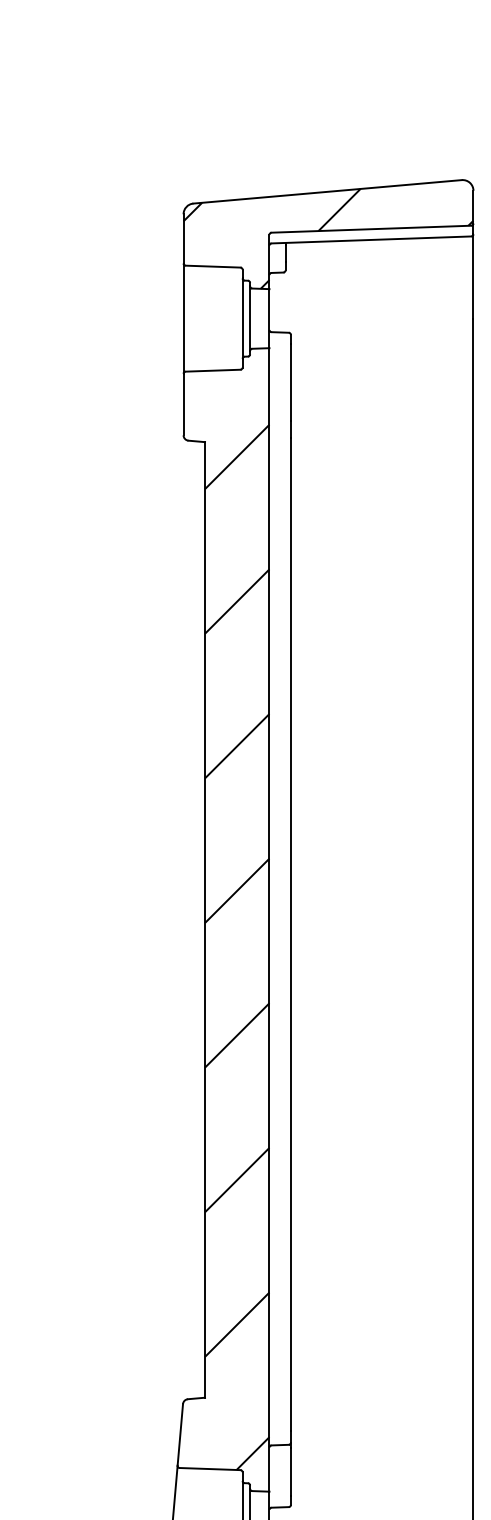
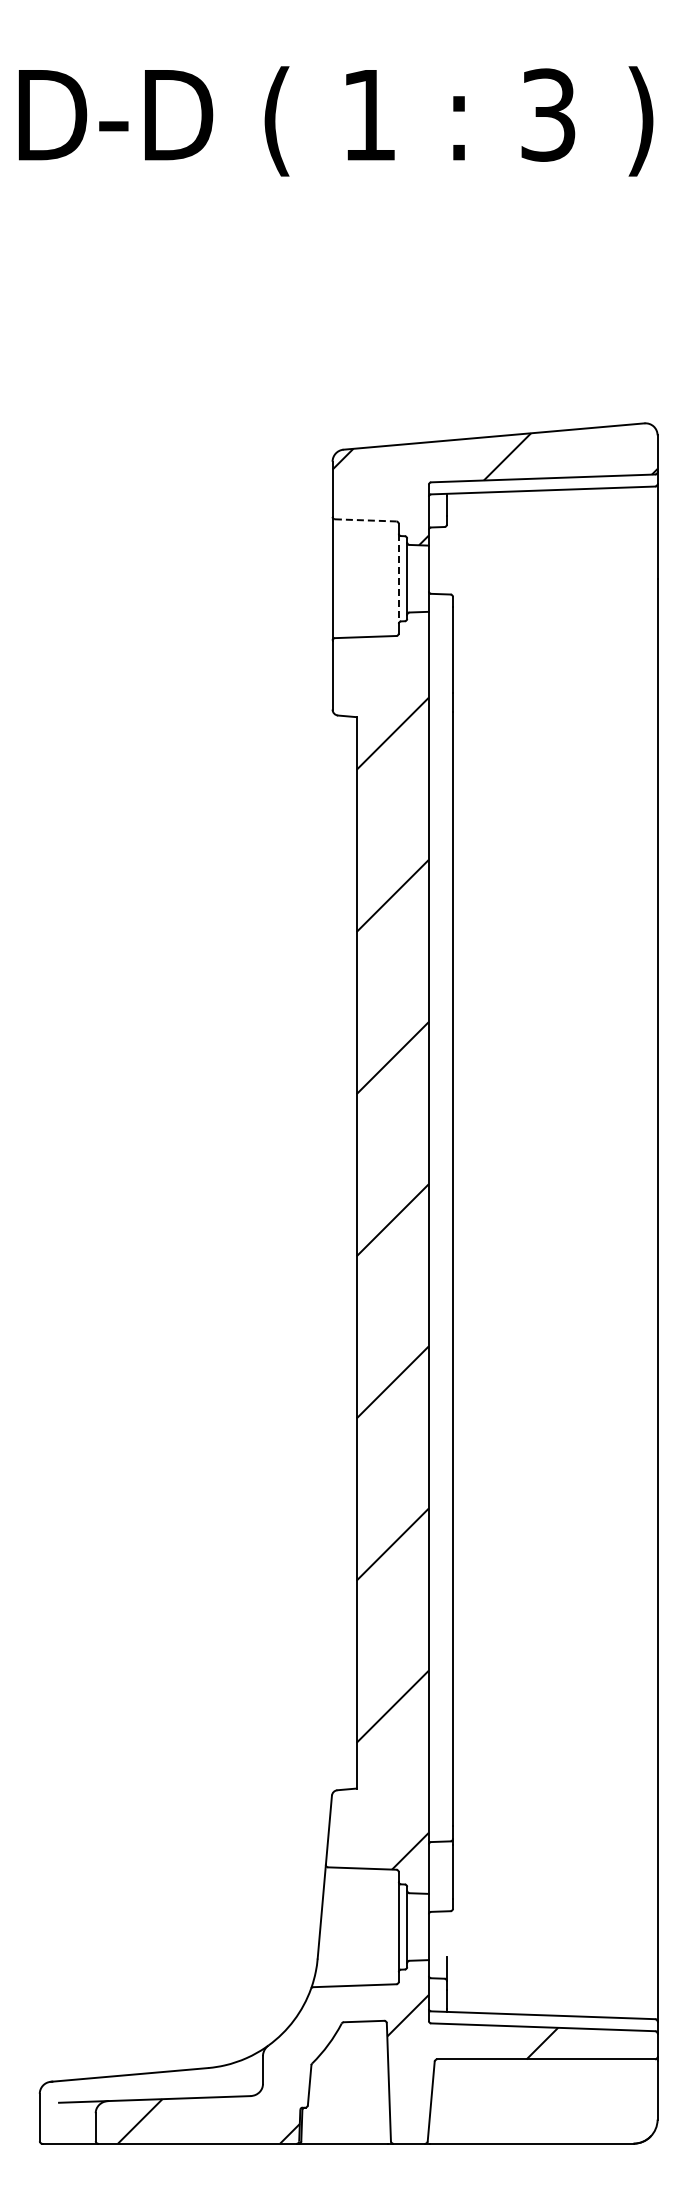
line: (212, 266) -> (365, 520), solid -> dashed
line: (242, 319) -> (398, 579), solid -> dashed

